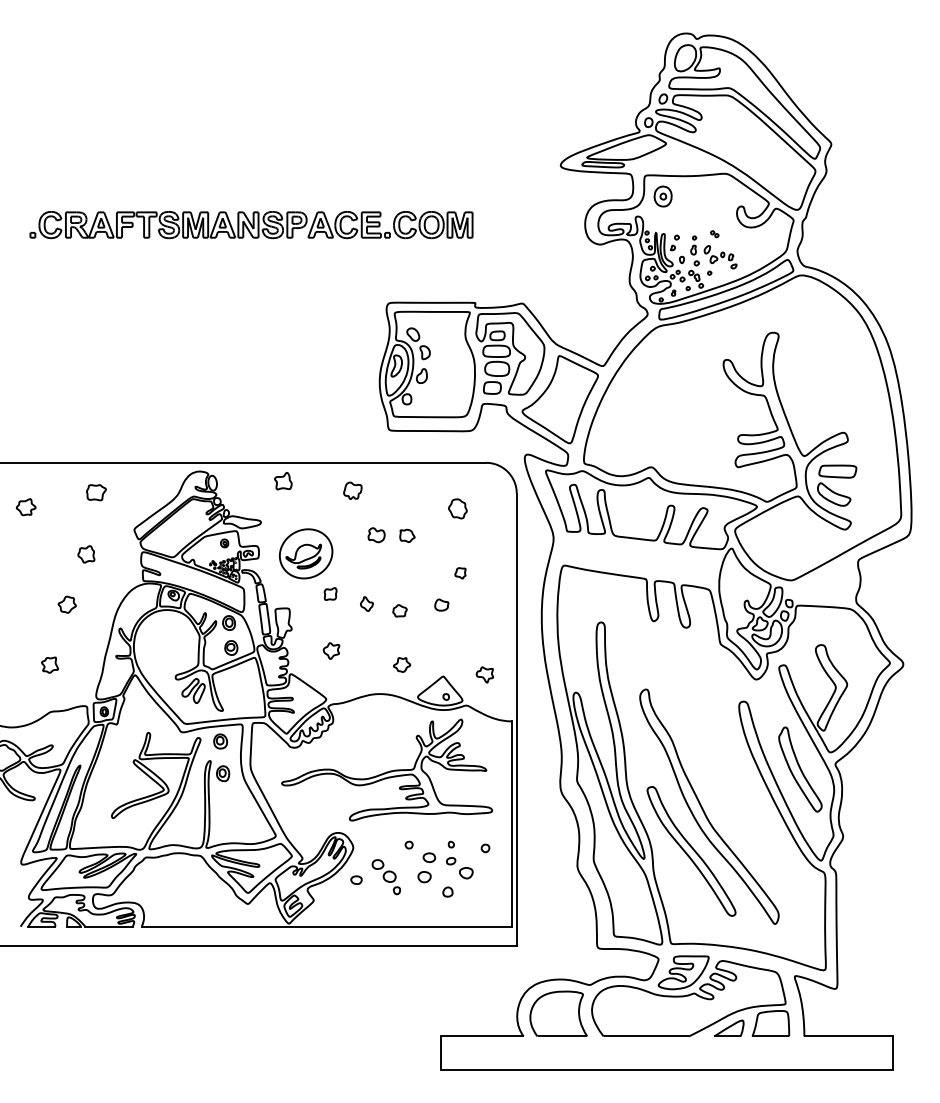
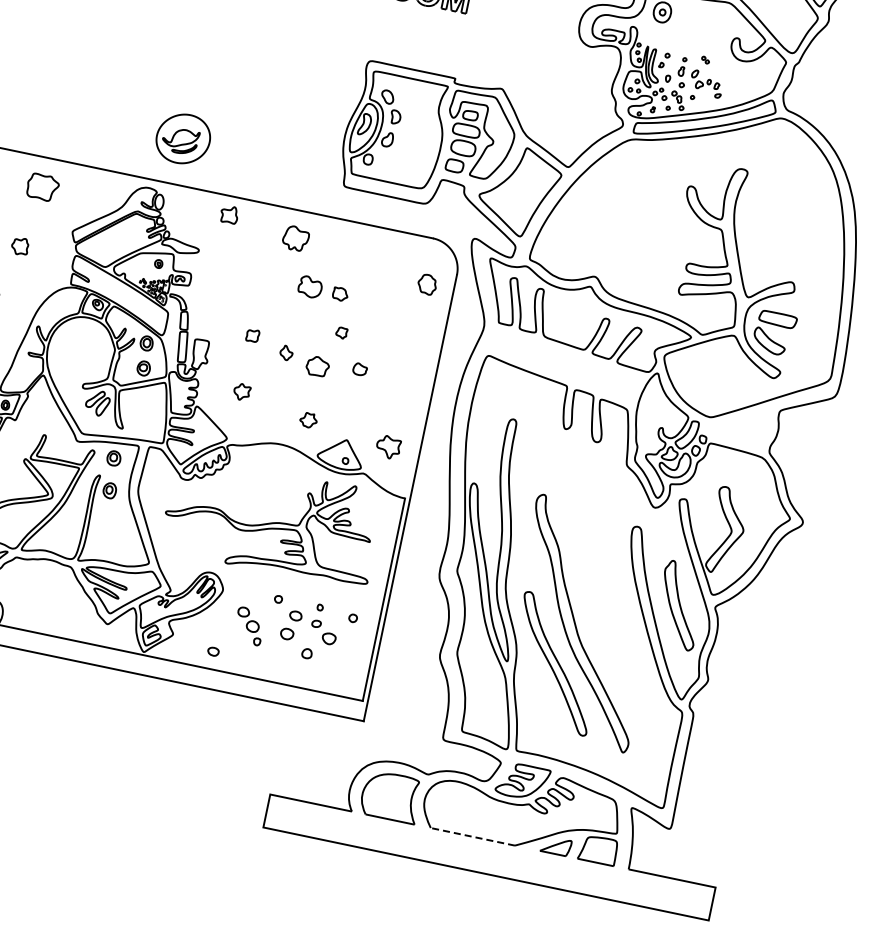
part: (352, 490) -> (295, 238), size x1.4
part: (96, 492) -> (42, 187), size x1.6
part: (457, 508) -> (427, 284), moved
part: (376, 535) -> (310, 287), size x1.4
part: (306, 553) -> (183, 138), moved
part: (460, 573) -> (341, 333), moved
part: (399, 610) -> (317, 366), size x1.6
part: (484, 674) -> (387, 446), size x1.4
part: (356, 879) -> (213, 651), moved
line: (646, 1036) -> (473, 836), solid -> dashed

